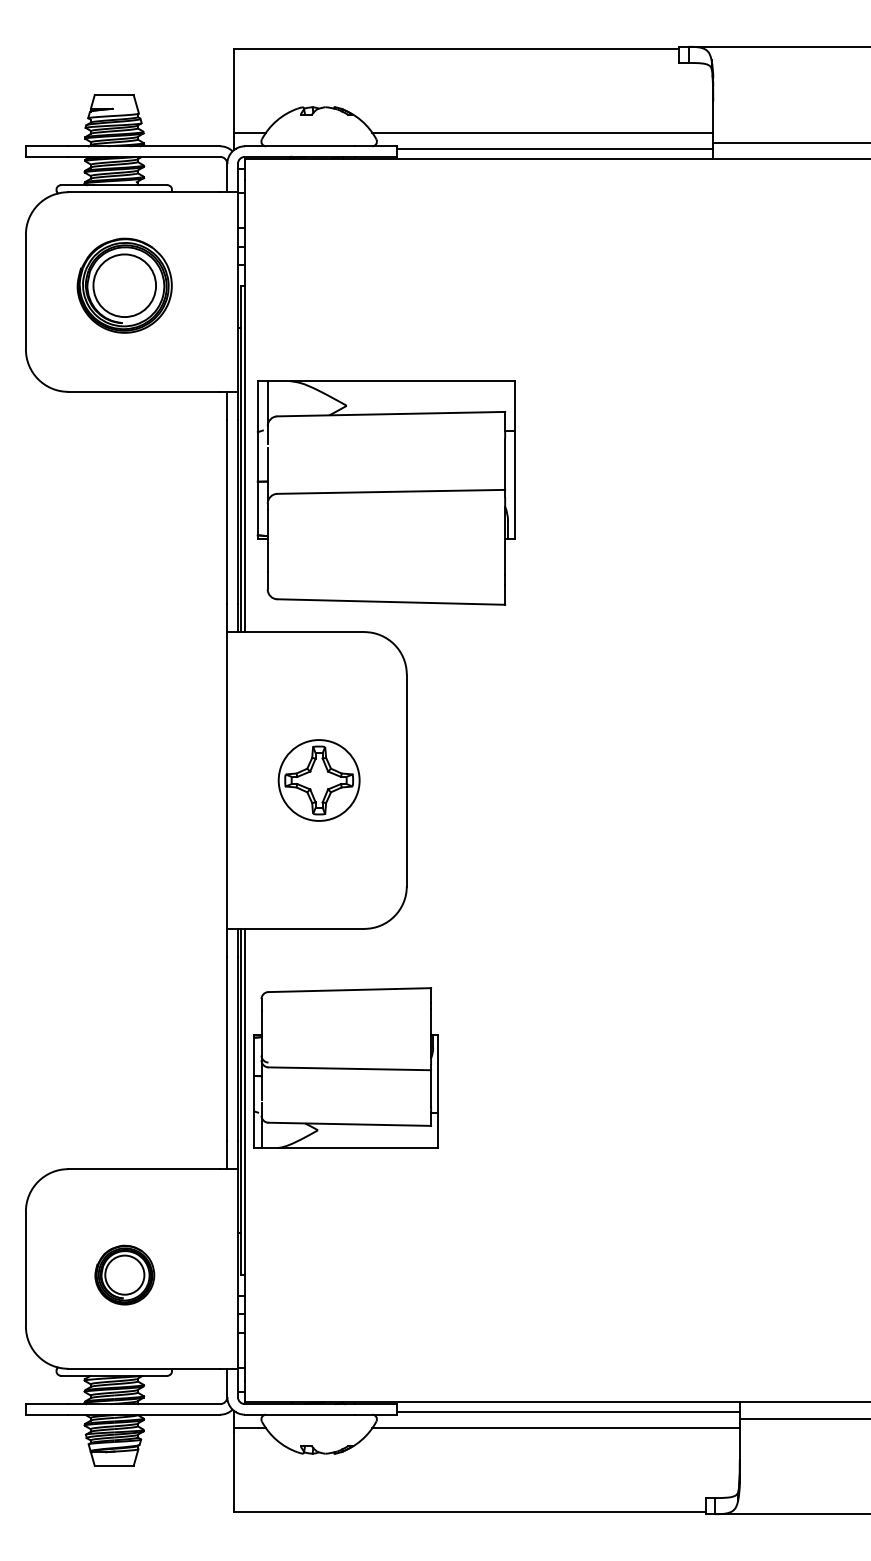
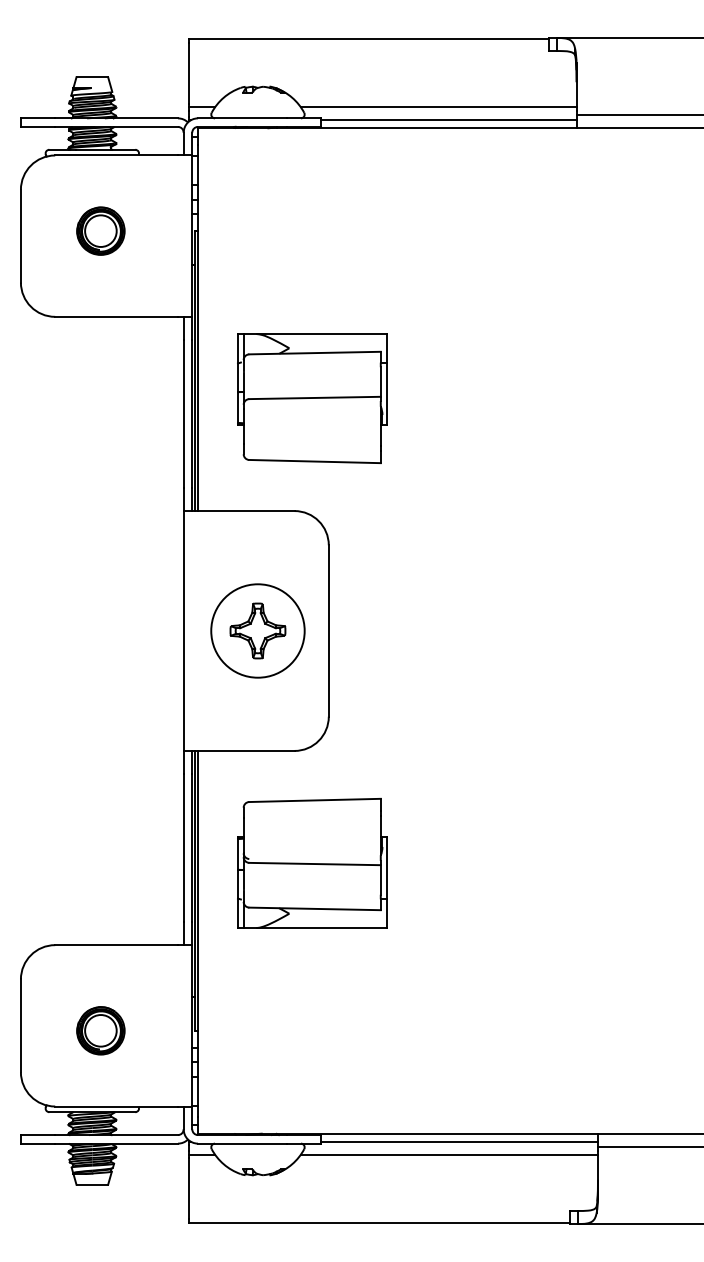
part: (124, 285) -> (100, 230), size x0.62
part: (385, 492) -> (311, 398), size x0.71
circle: (318, 780) -> (257, 631), size x1.43
part: (345, 1067) -> (311, 862), moved

